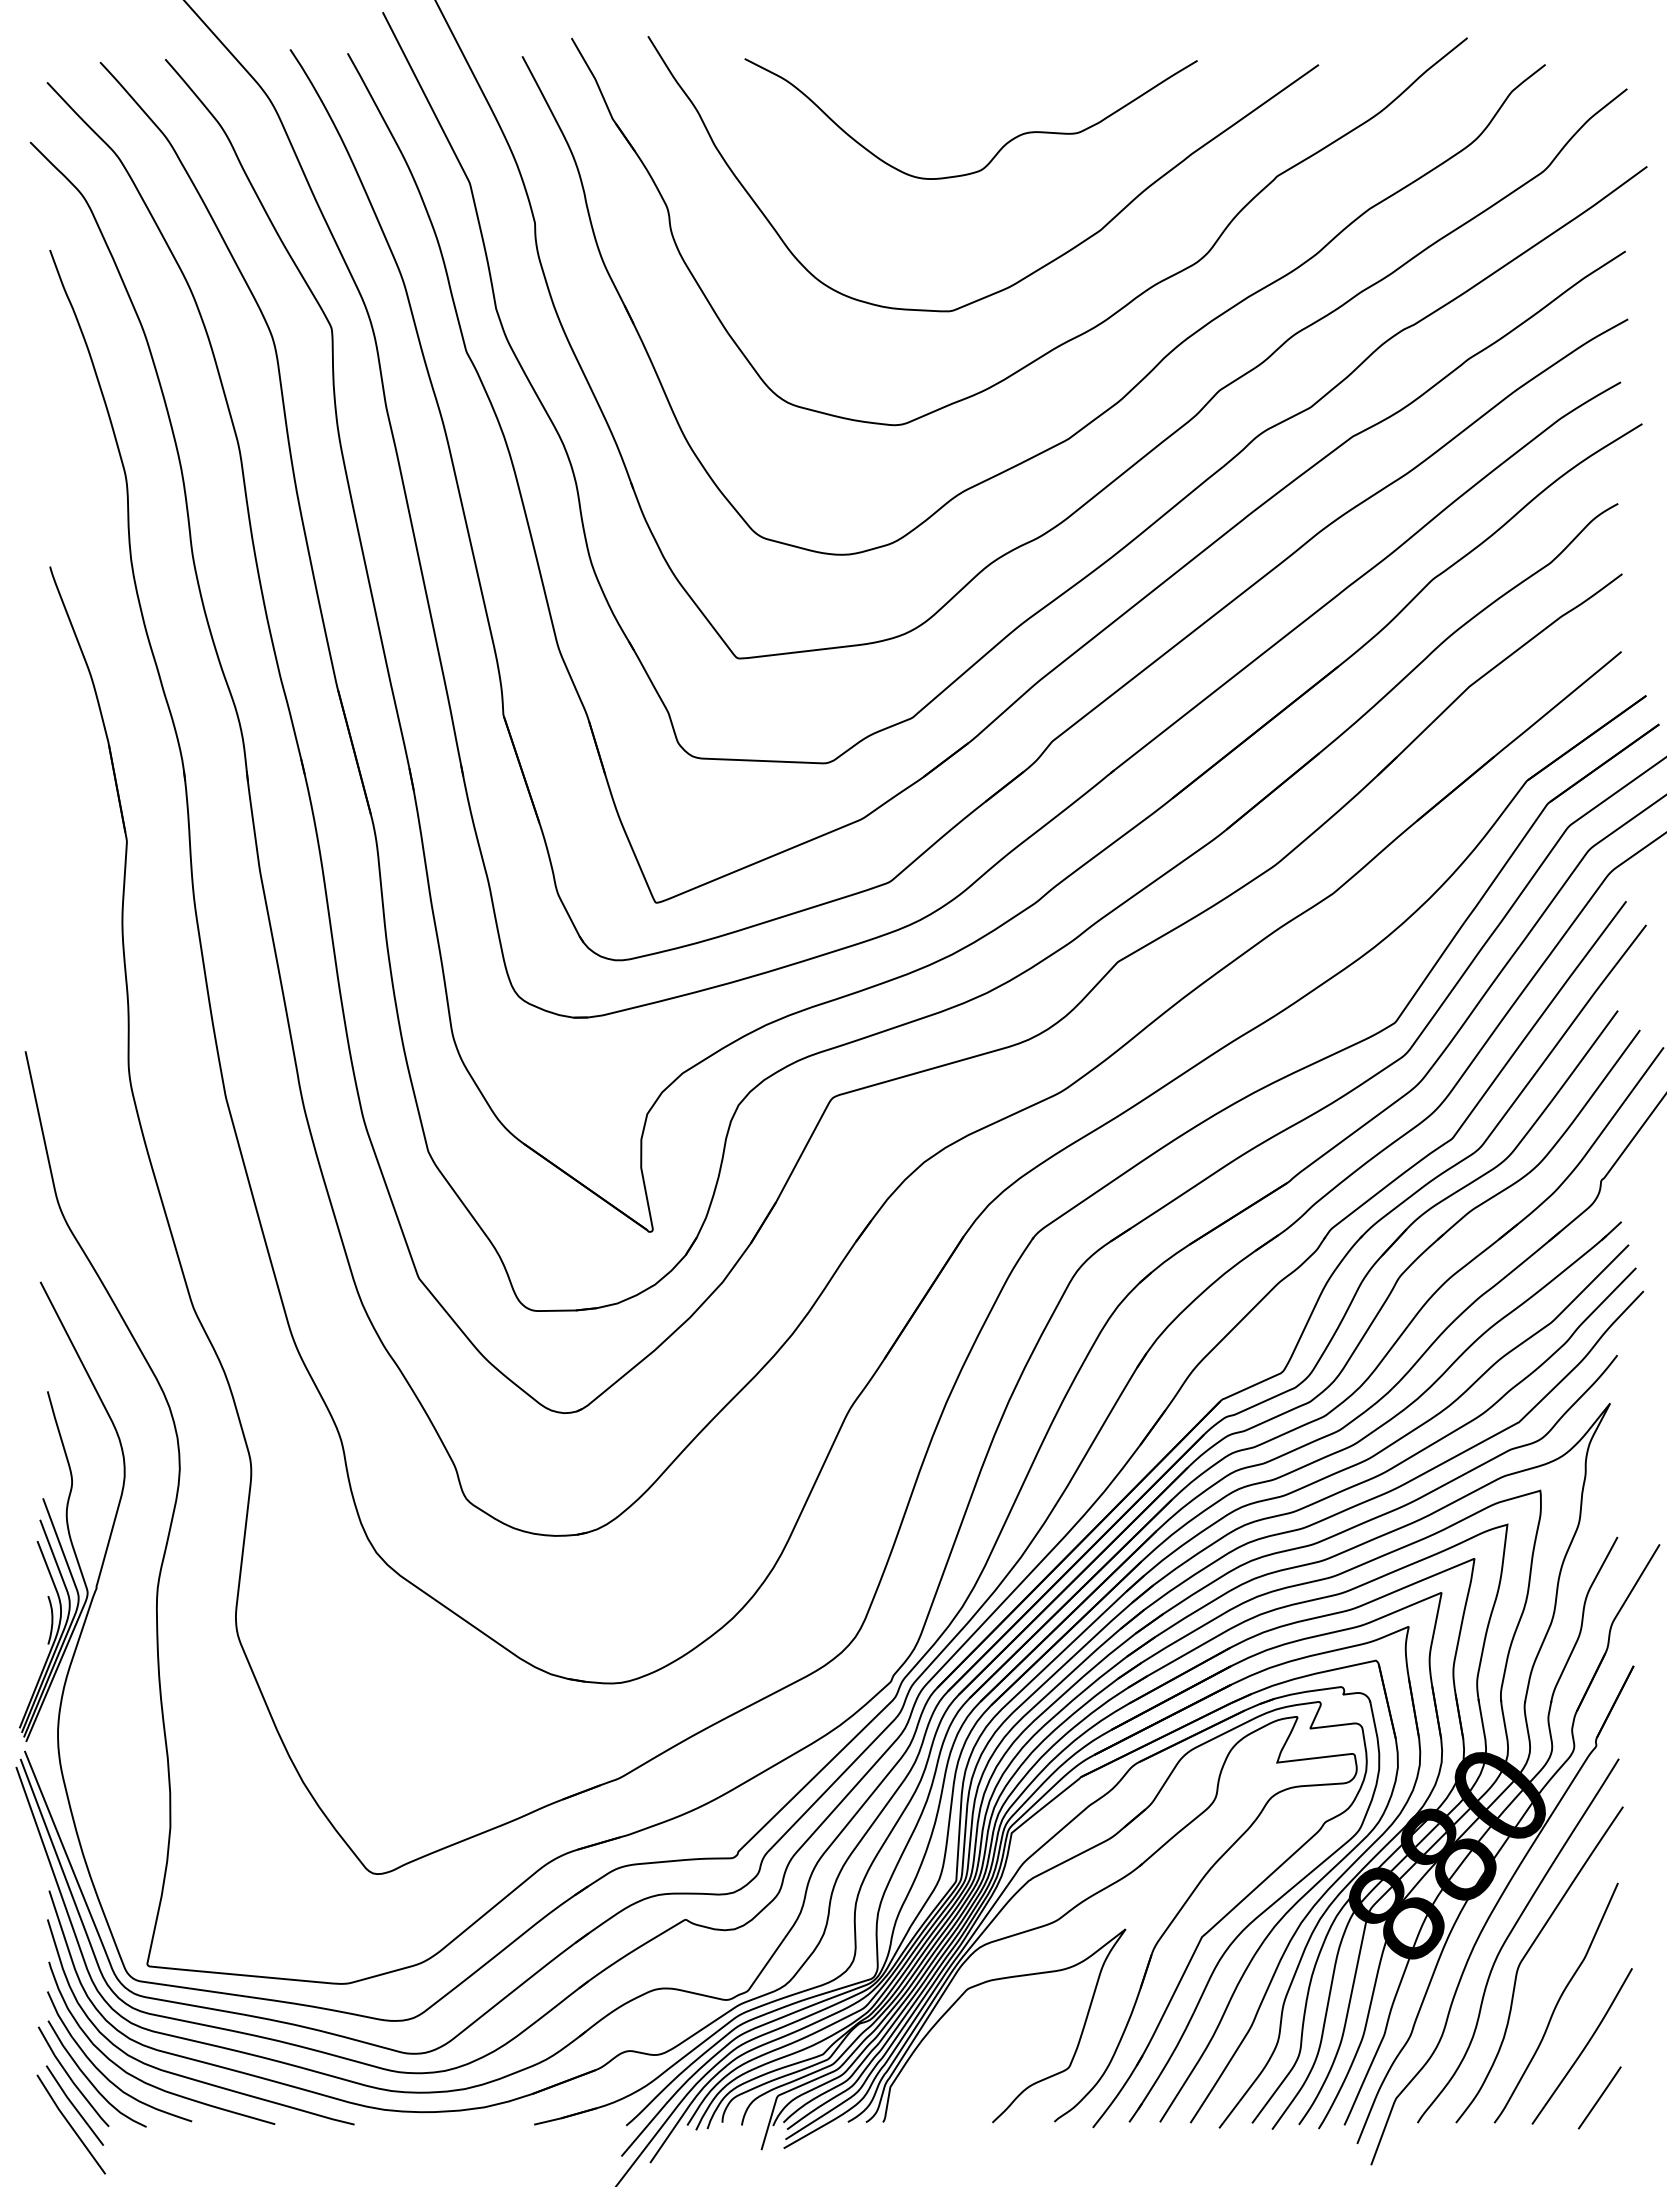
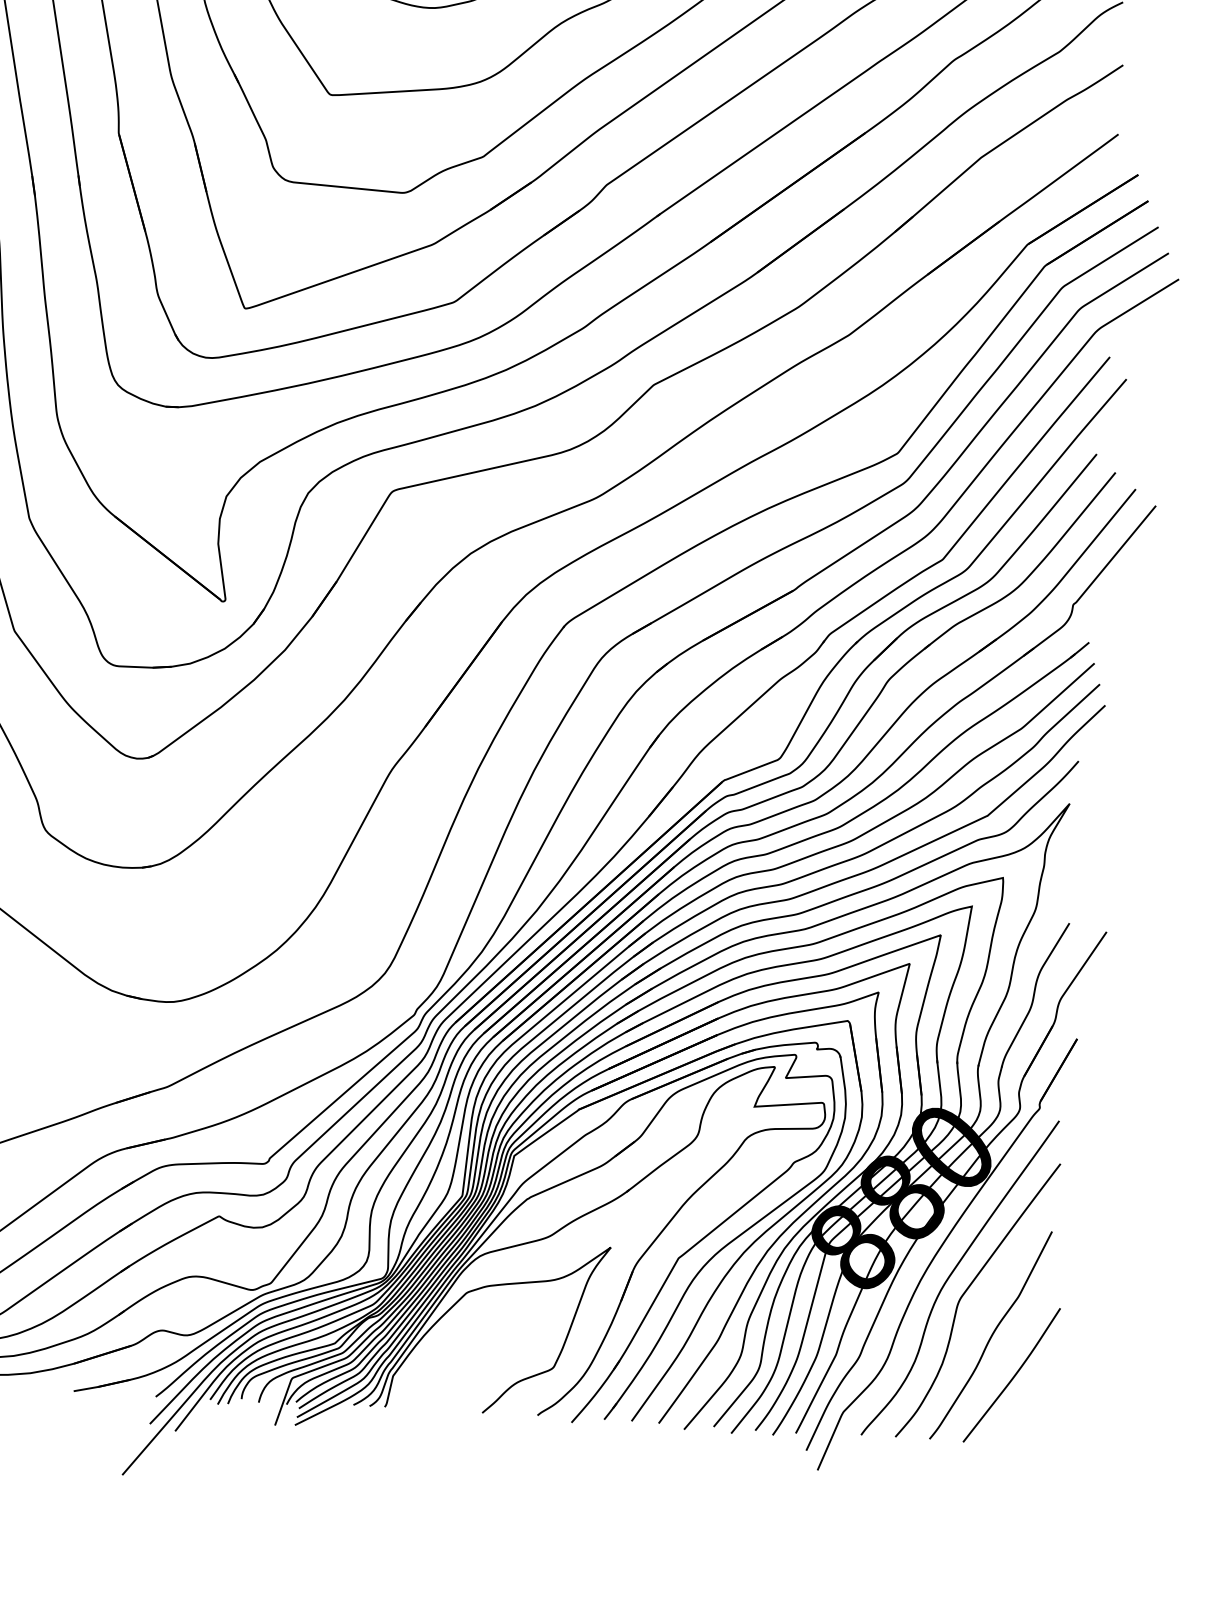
line: (1599, 2097) -> (1024, 1421), removed

